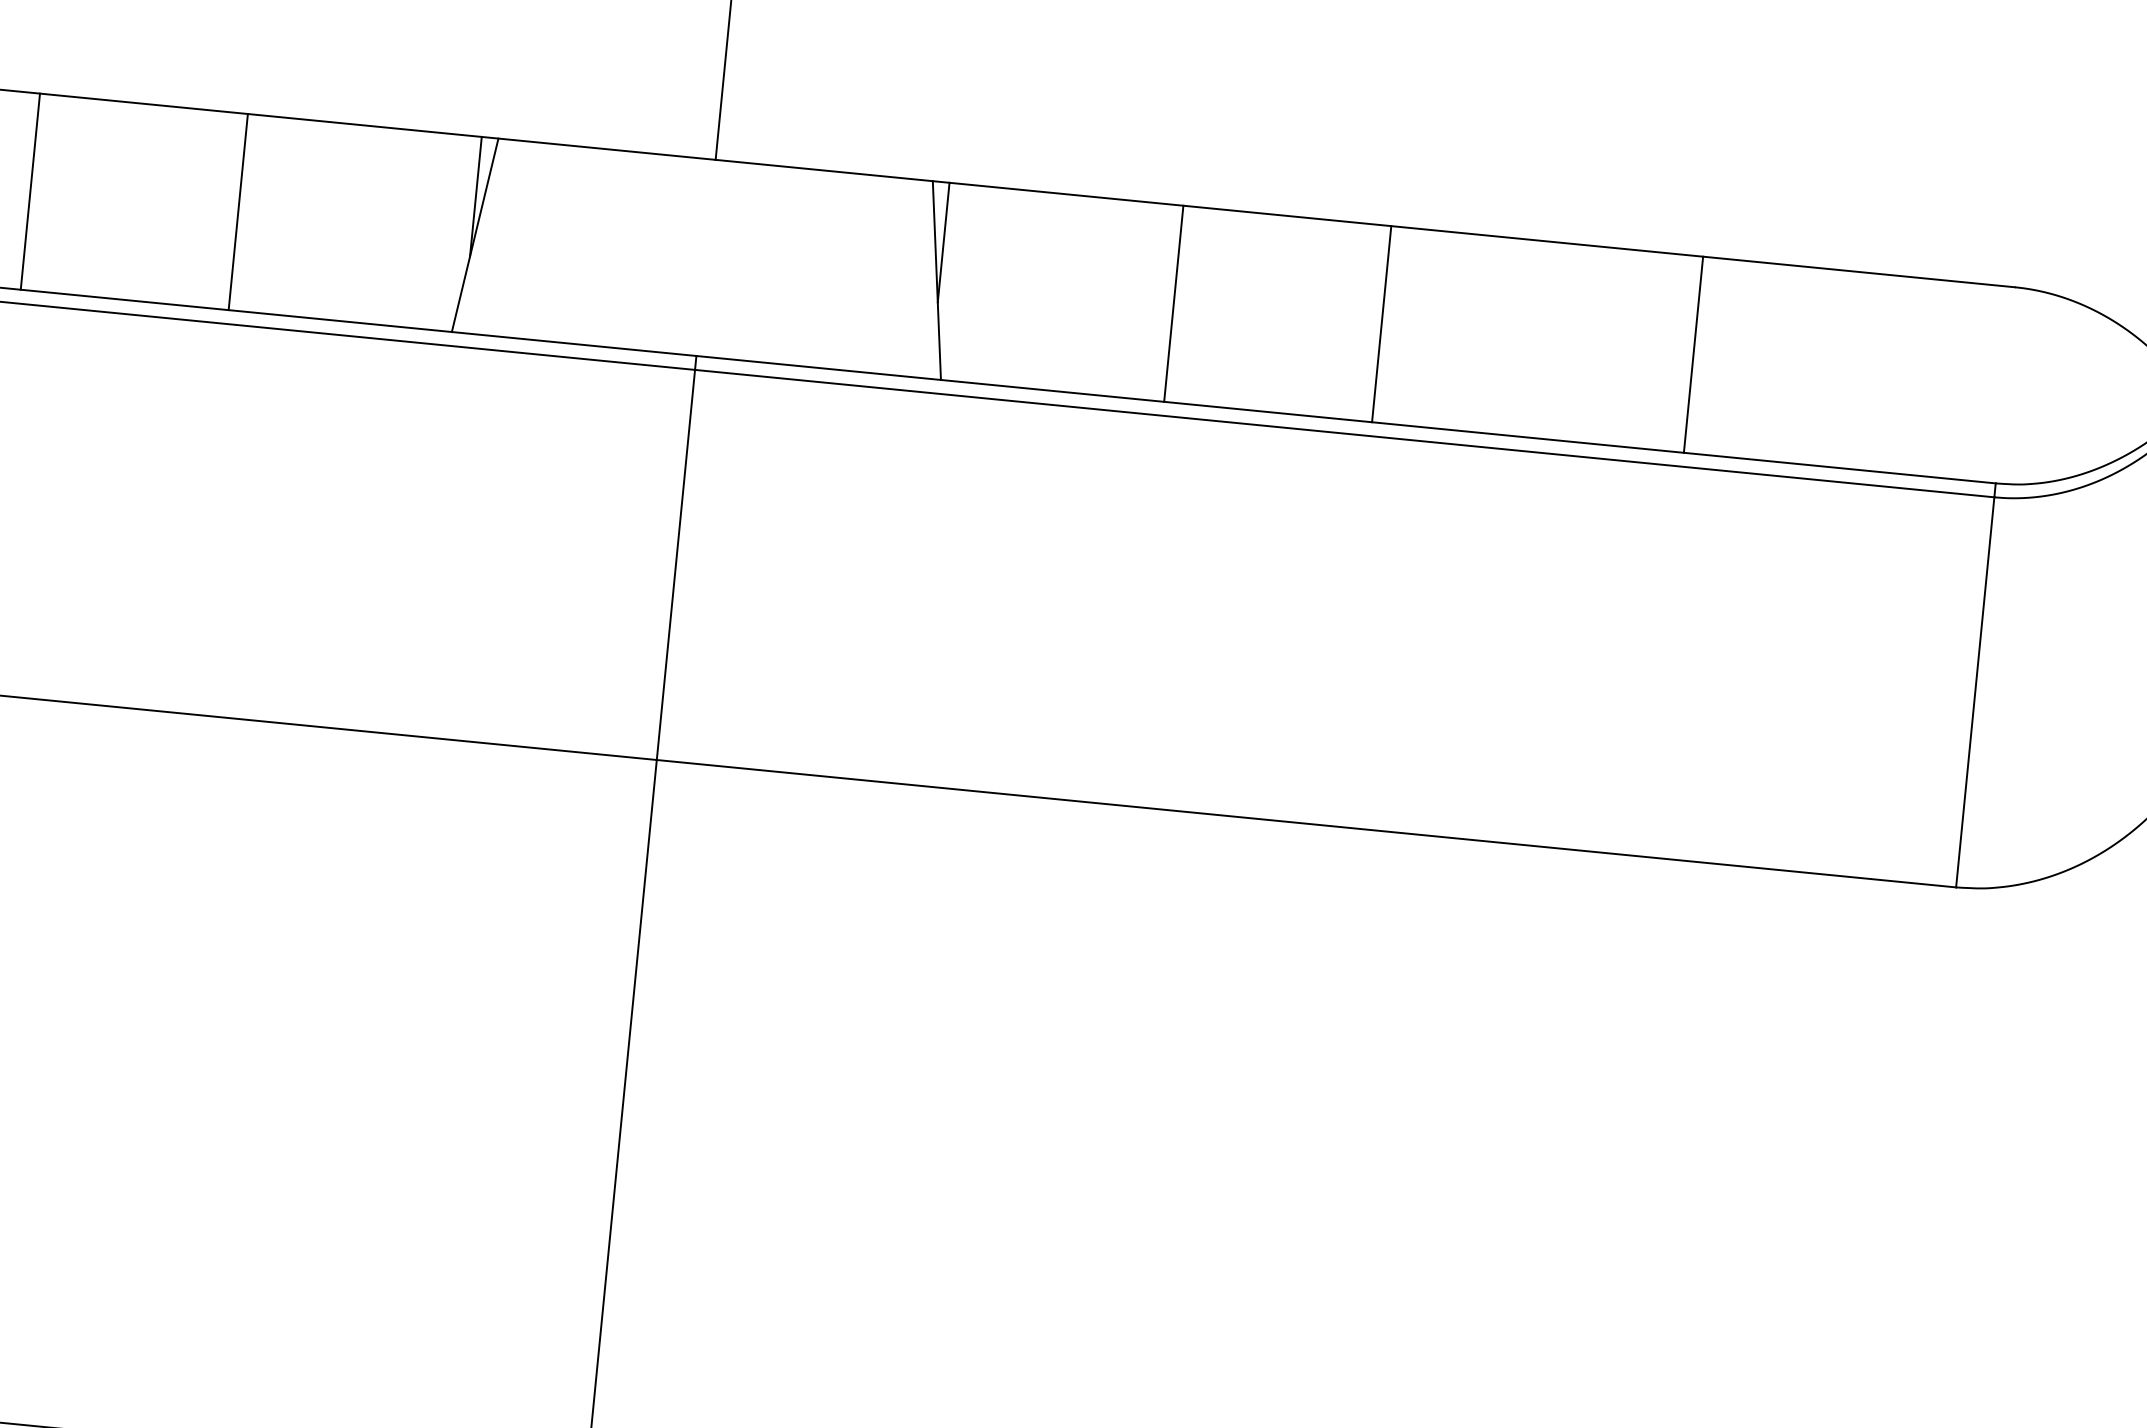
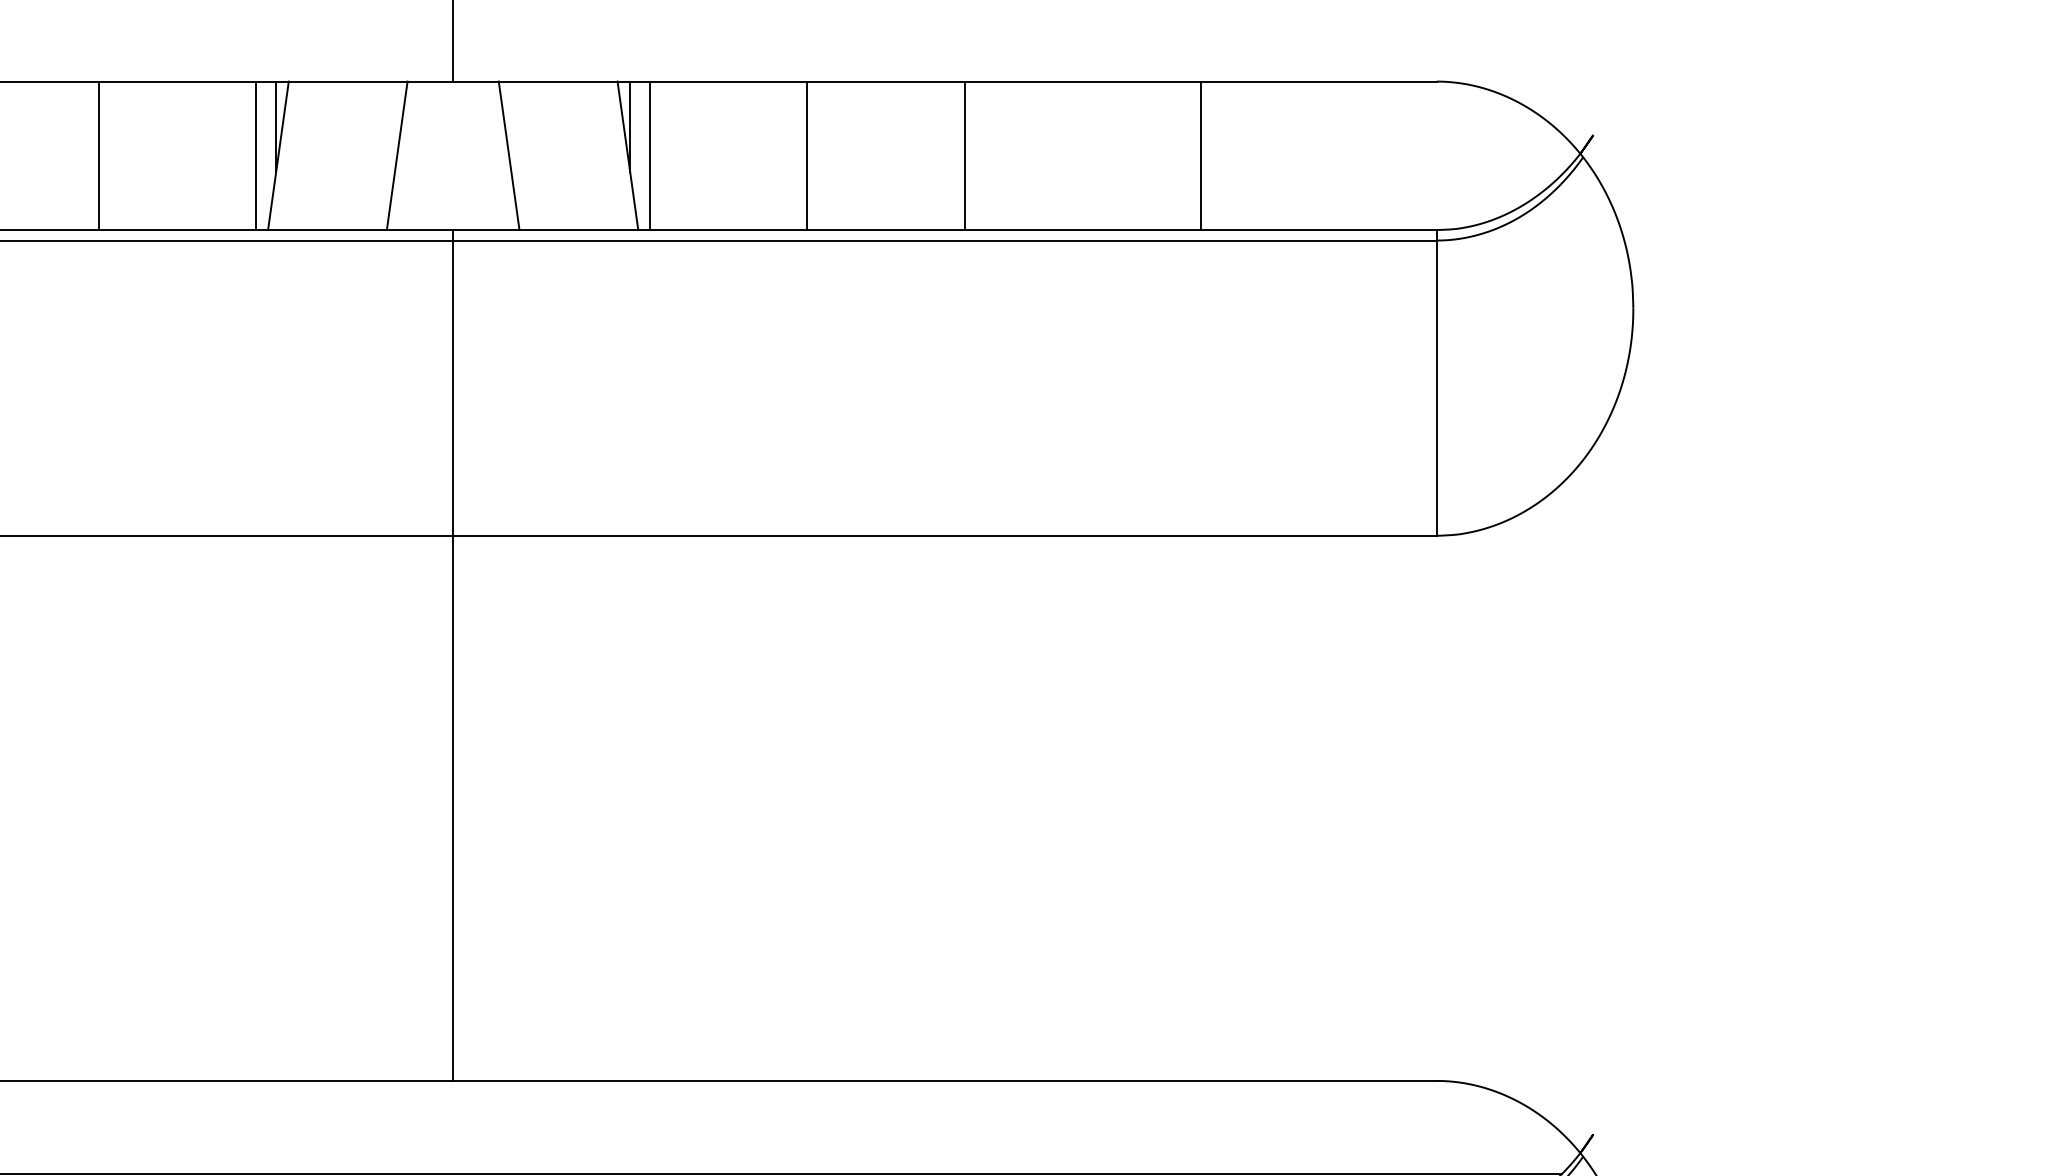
line: (446, 232) -> (256, 155), added
line: (631, 250) -> (396, 155), added
line: (779, 264) -> (508, 155), added
line: (965, 282) -> (649, 155), added

